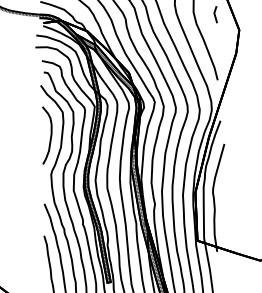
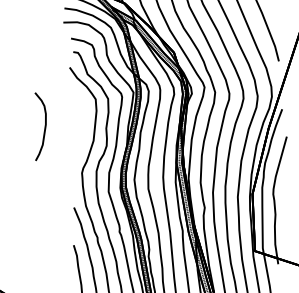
curve: (50, 135) -> (44, 126), moved

